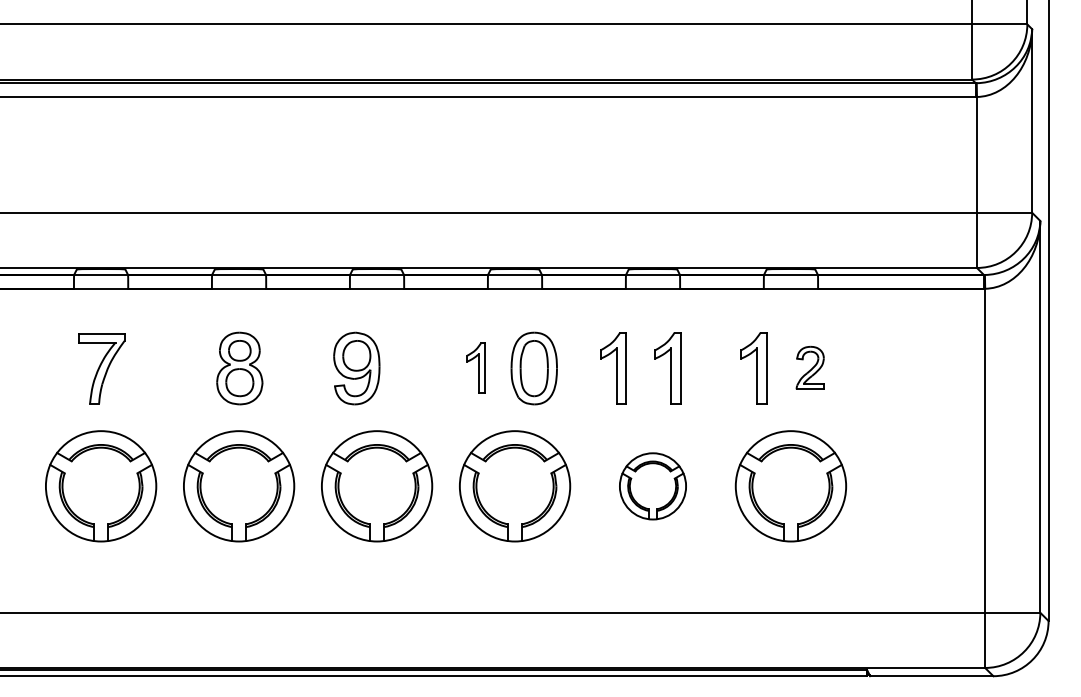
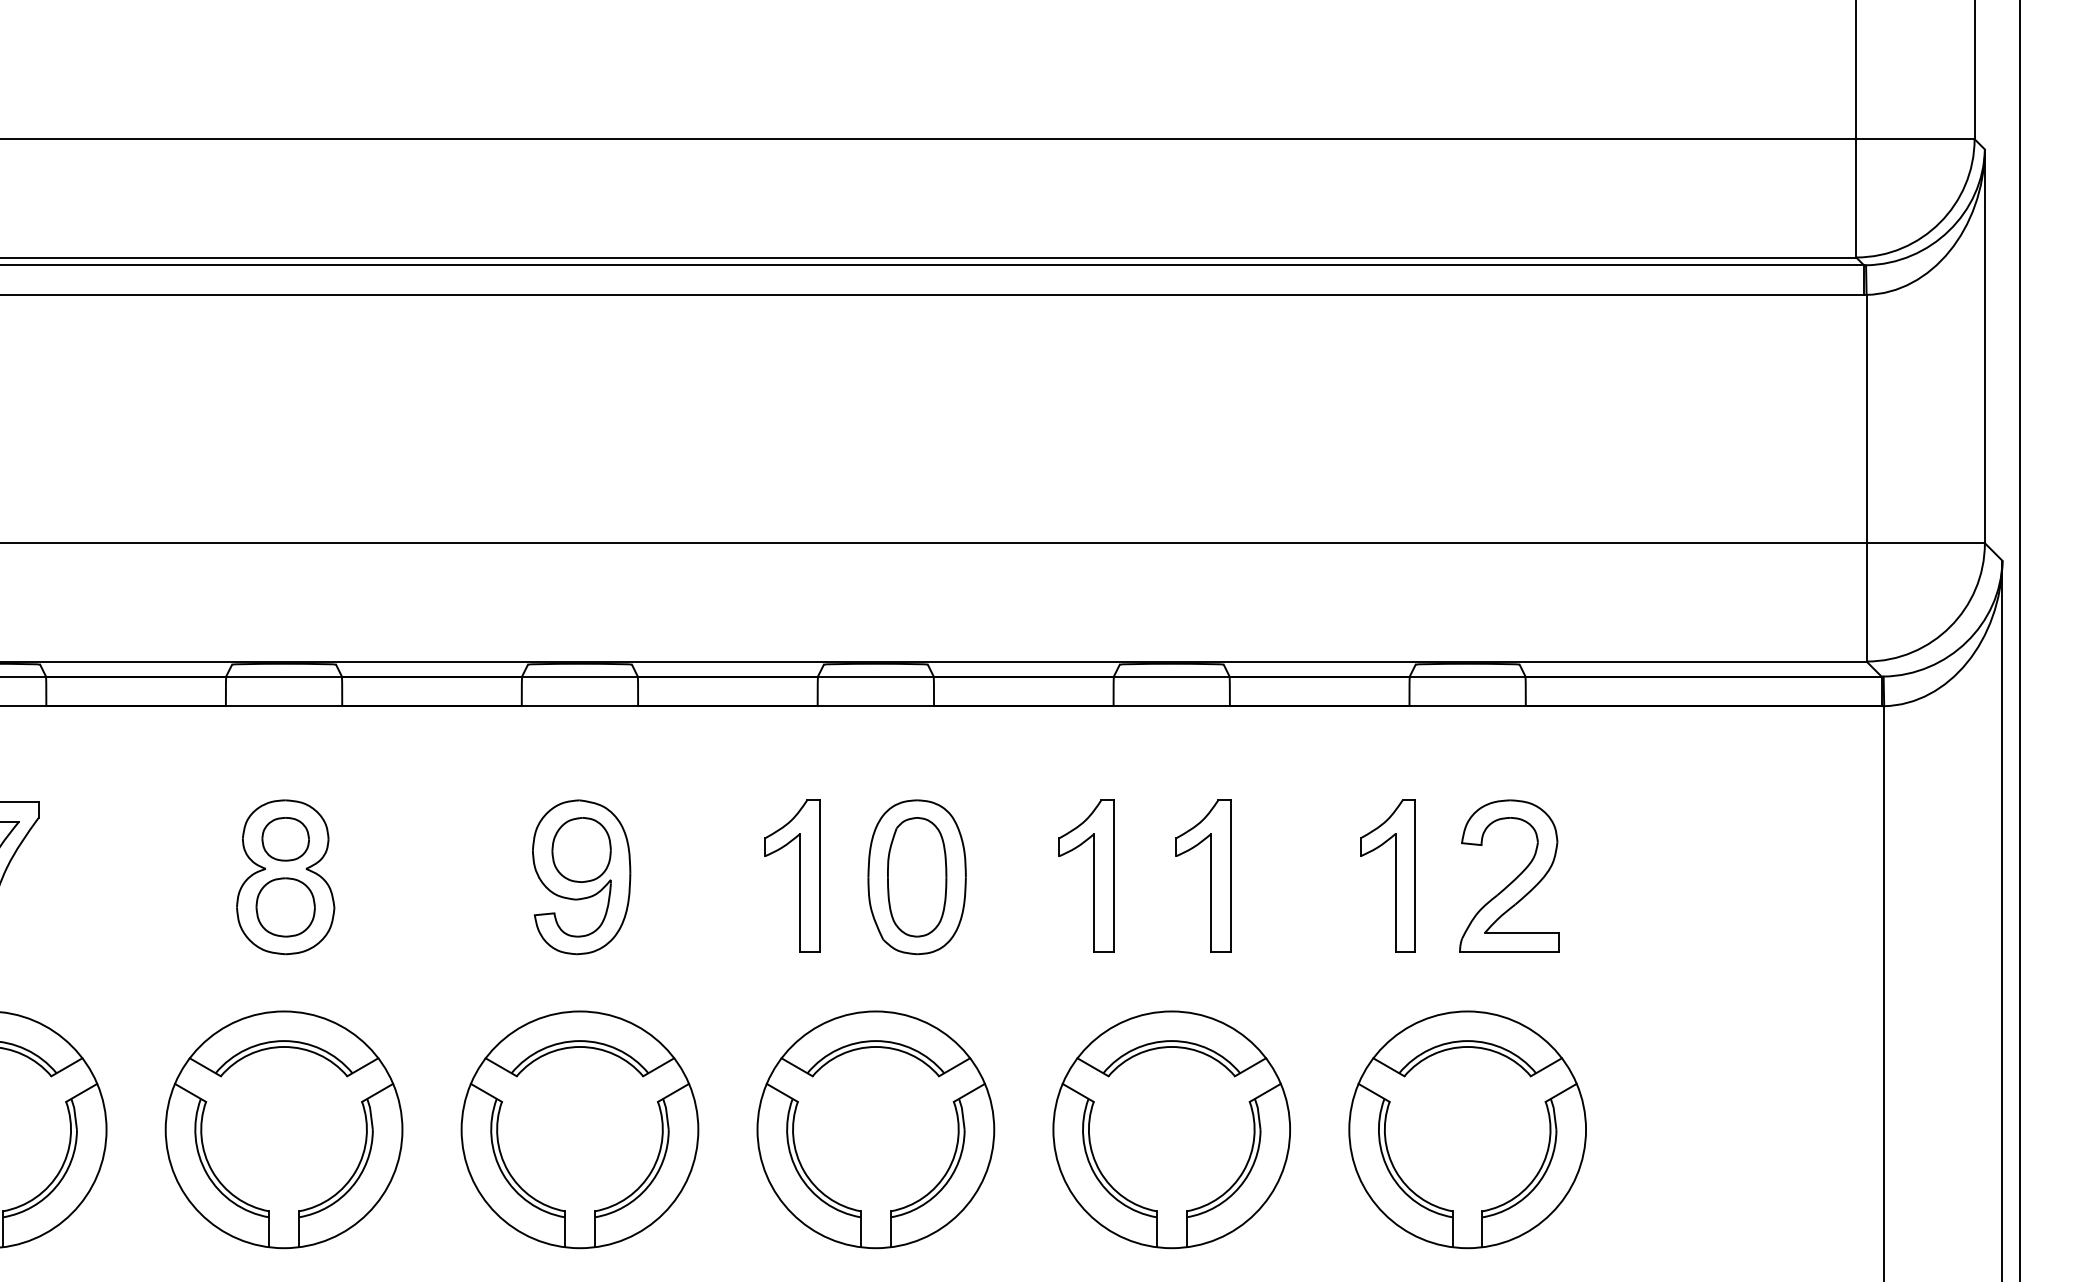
part: (810, 367) -> (1509, 874), size x1.67
part: (356, 368) -> (580, 877), moved
part: (475, 368) -> (791, 877), size x1.43
part: (652, 486) -> (1170, 1130), size x1.67

